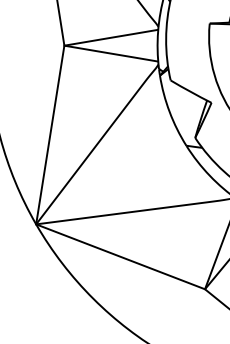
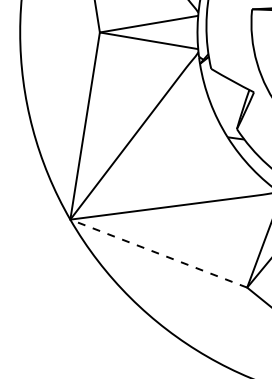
line: (120, 256) -> (158, 253), solid -> dashed

